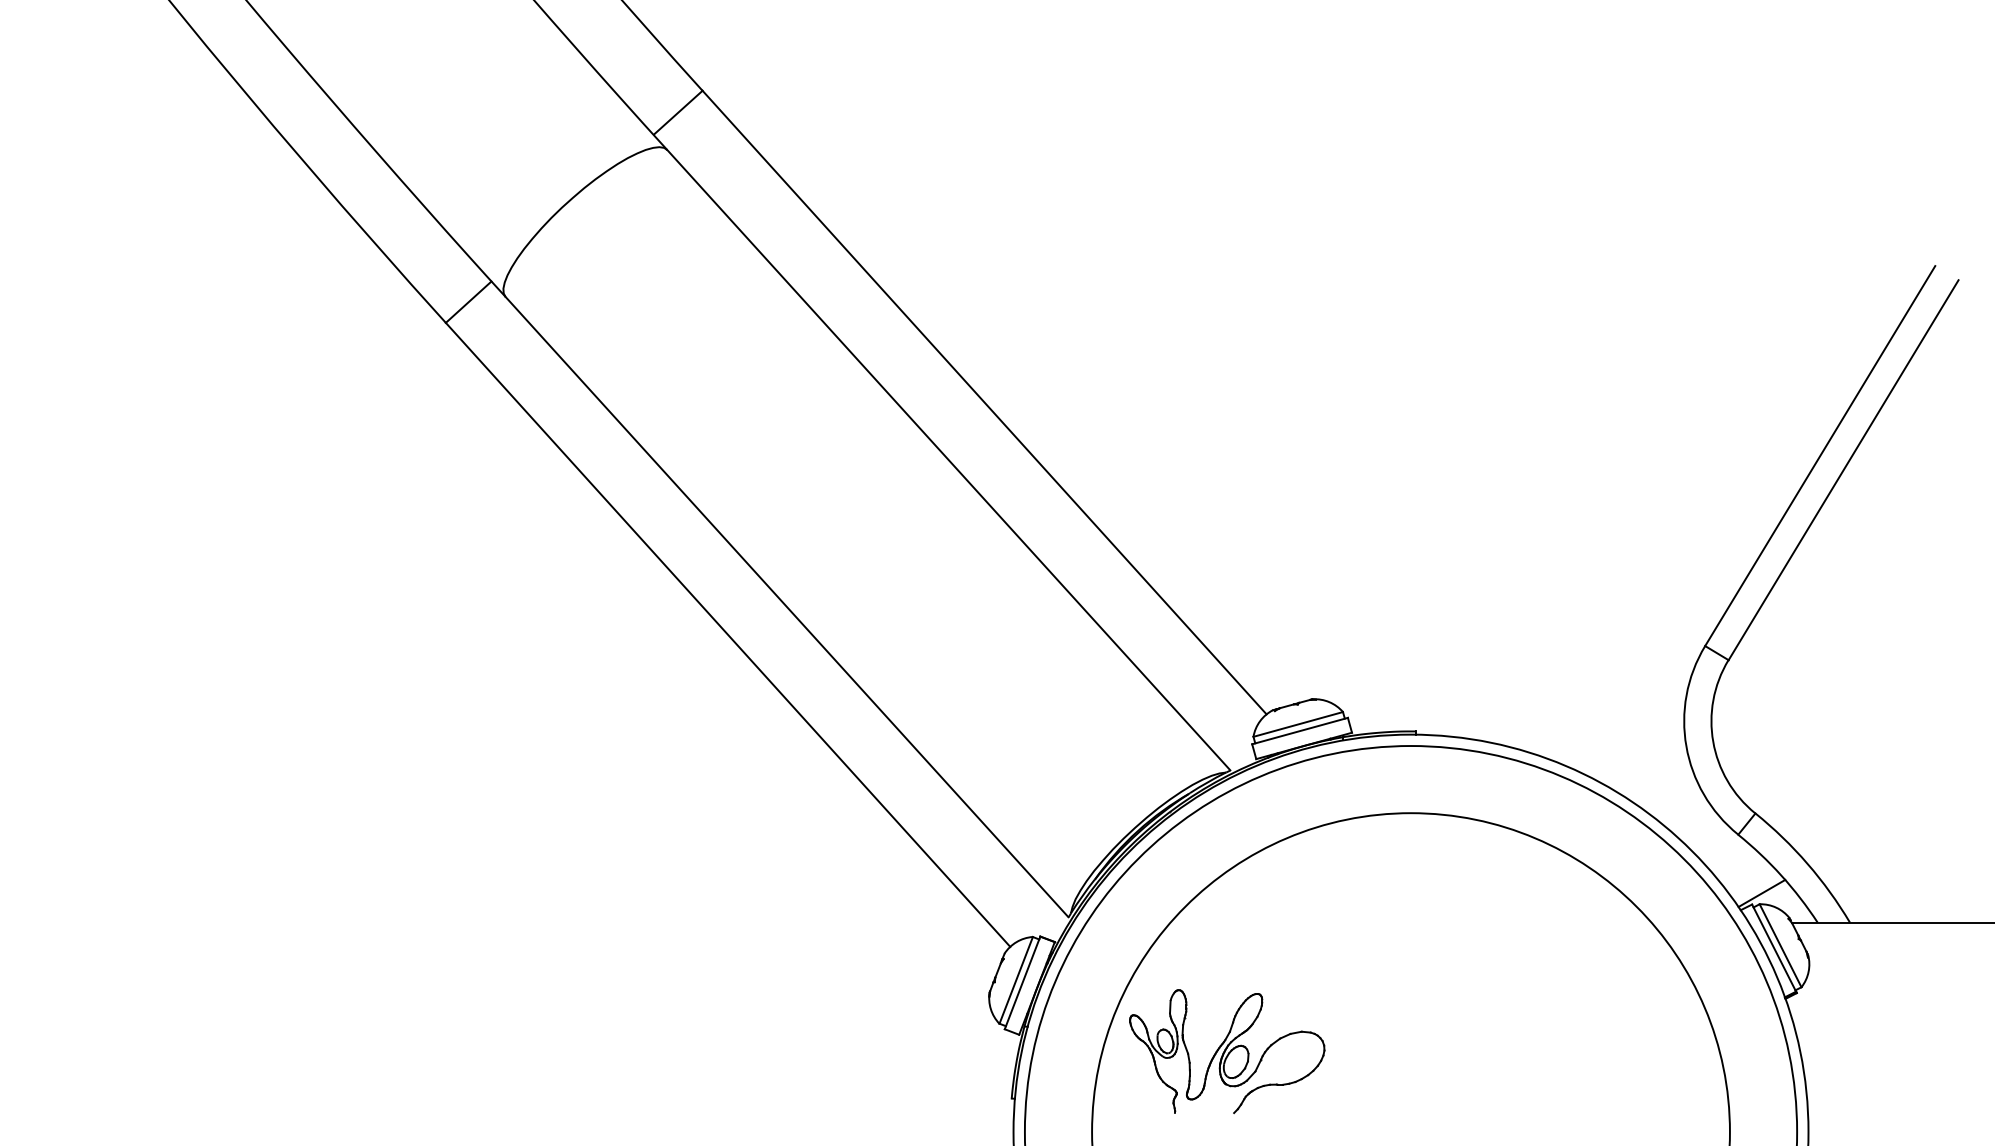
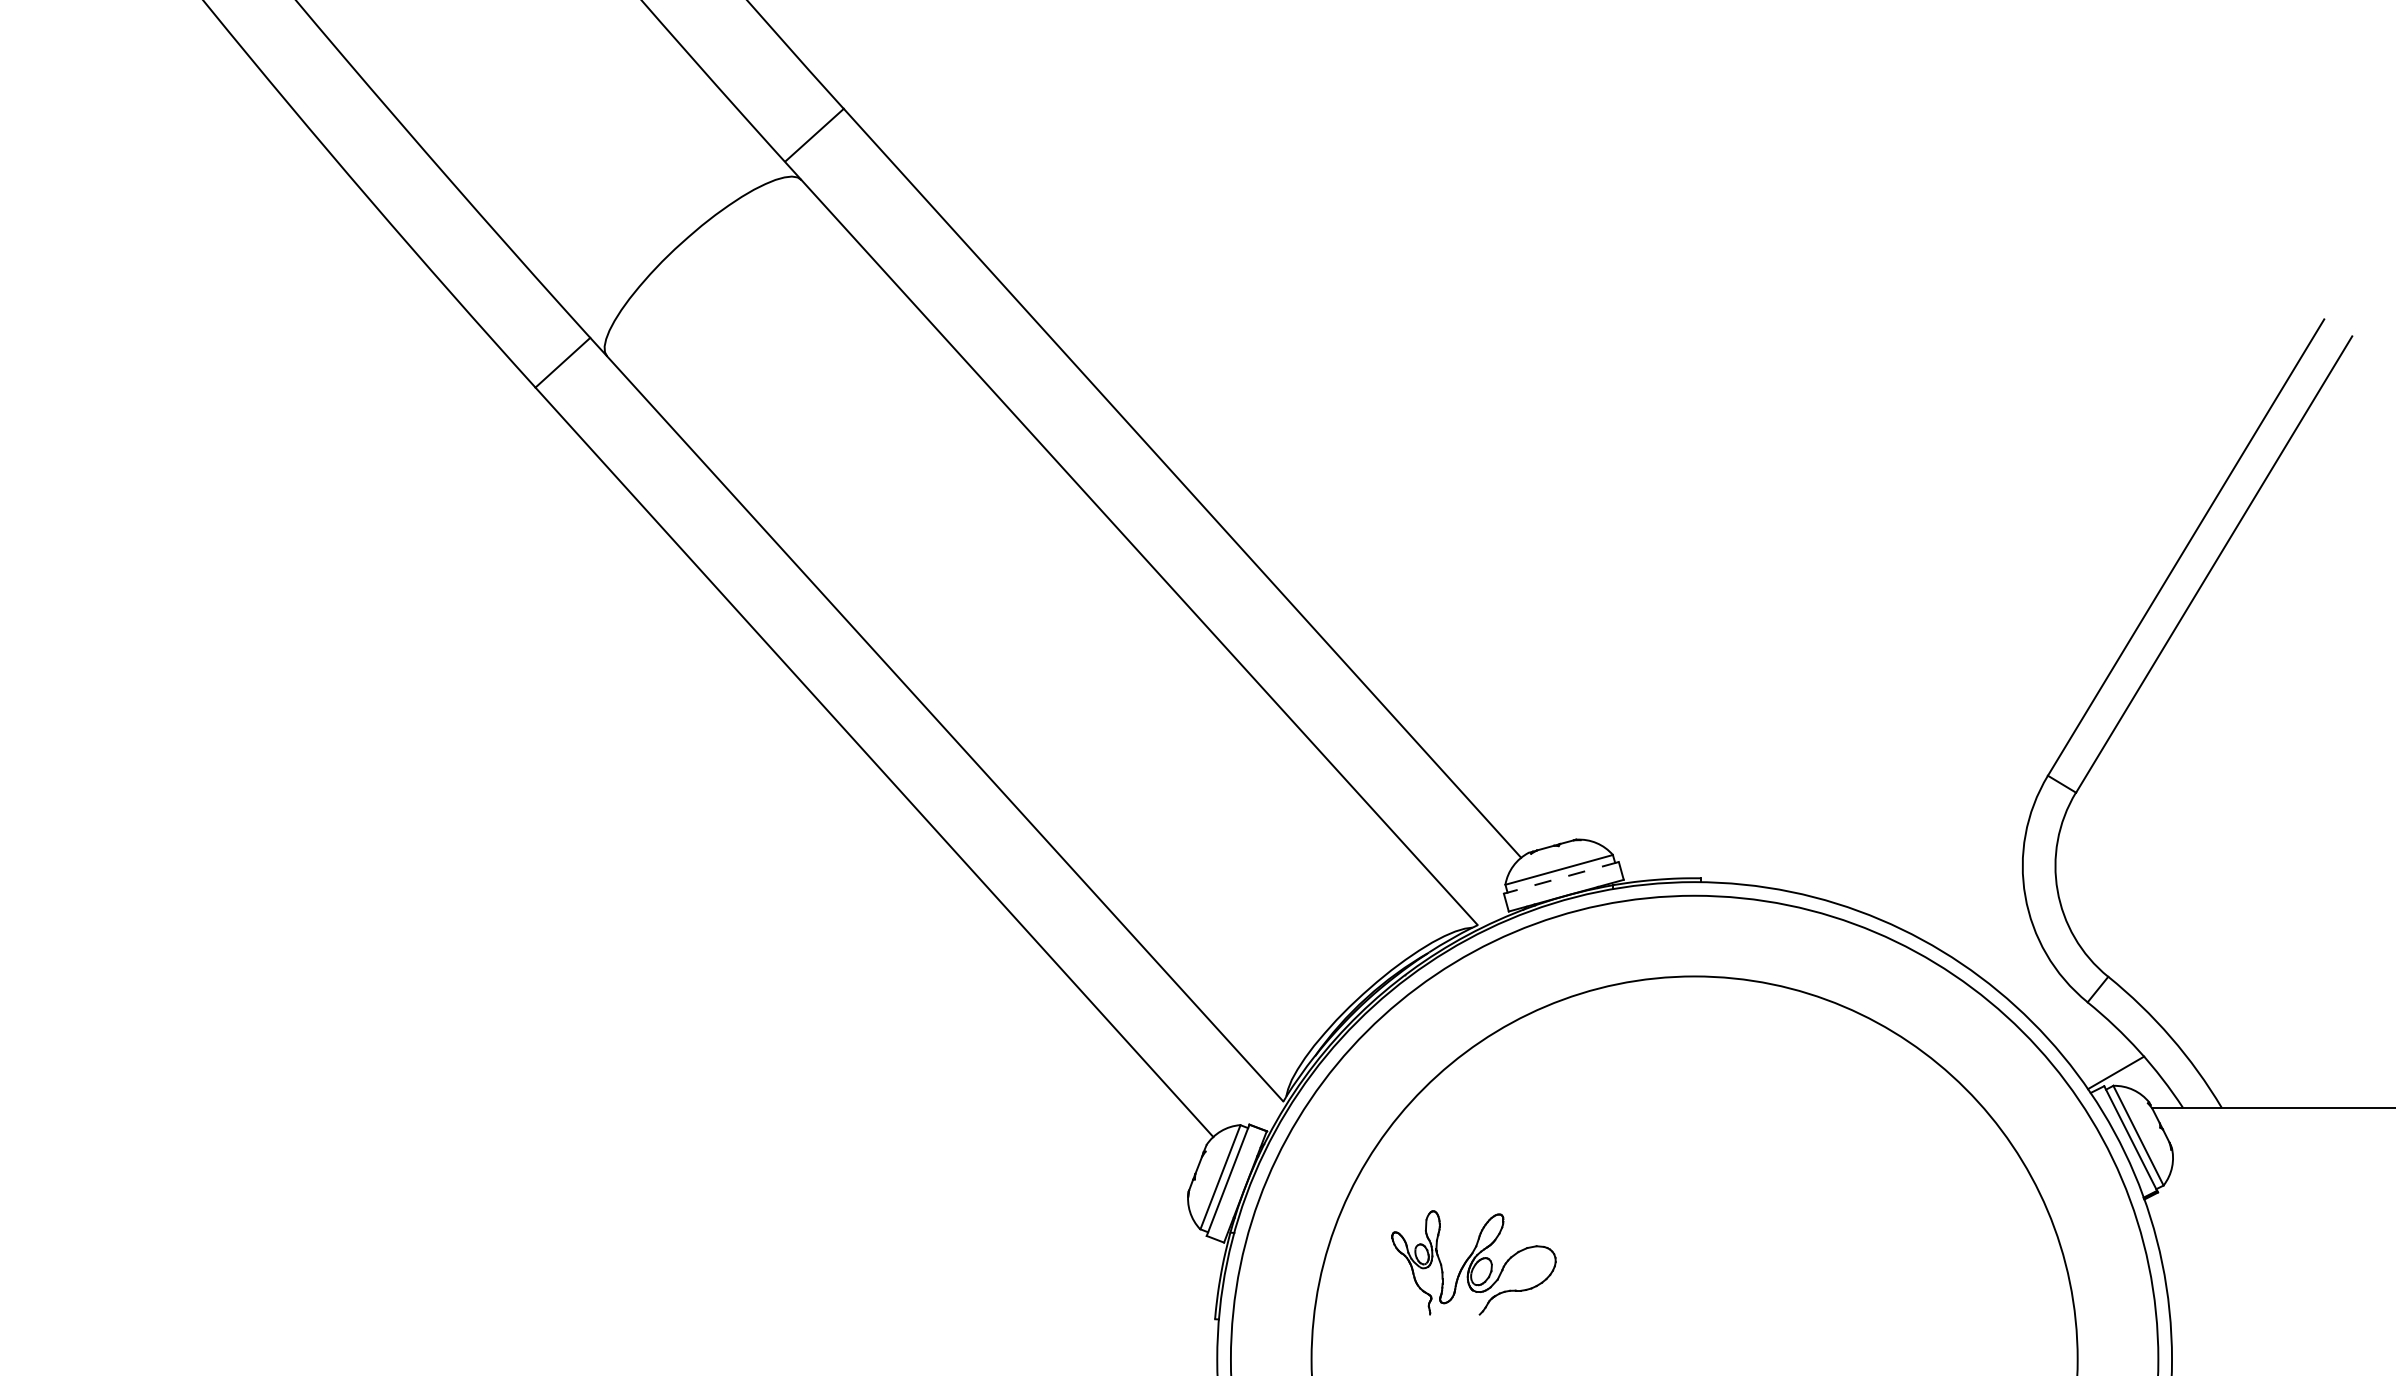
line: (1300, 731) -> (1561, 878), solid -> dashed
part: (1227, 1051) -> (1474, 1262), size x0.7

